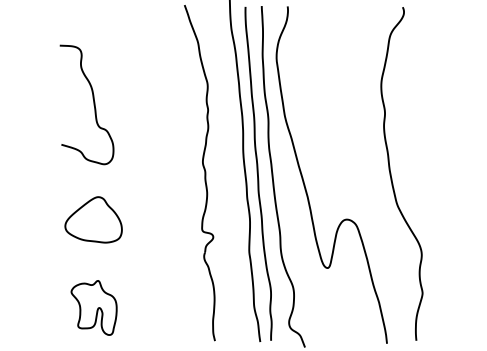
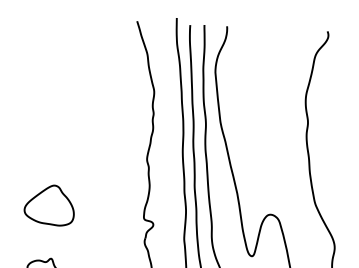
curve: (93, 104) -> (53, 104), removed

